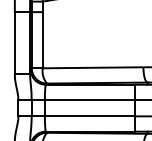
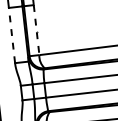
line: (42, 40) -> (36, 30), solid -> dashed
line: (14, 42) -> (11, 34), solid -> dashed

